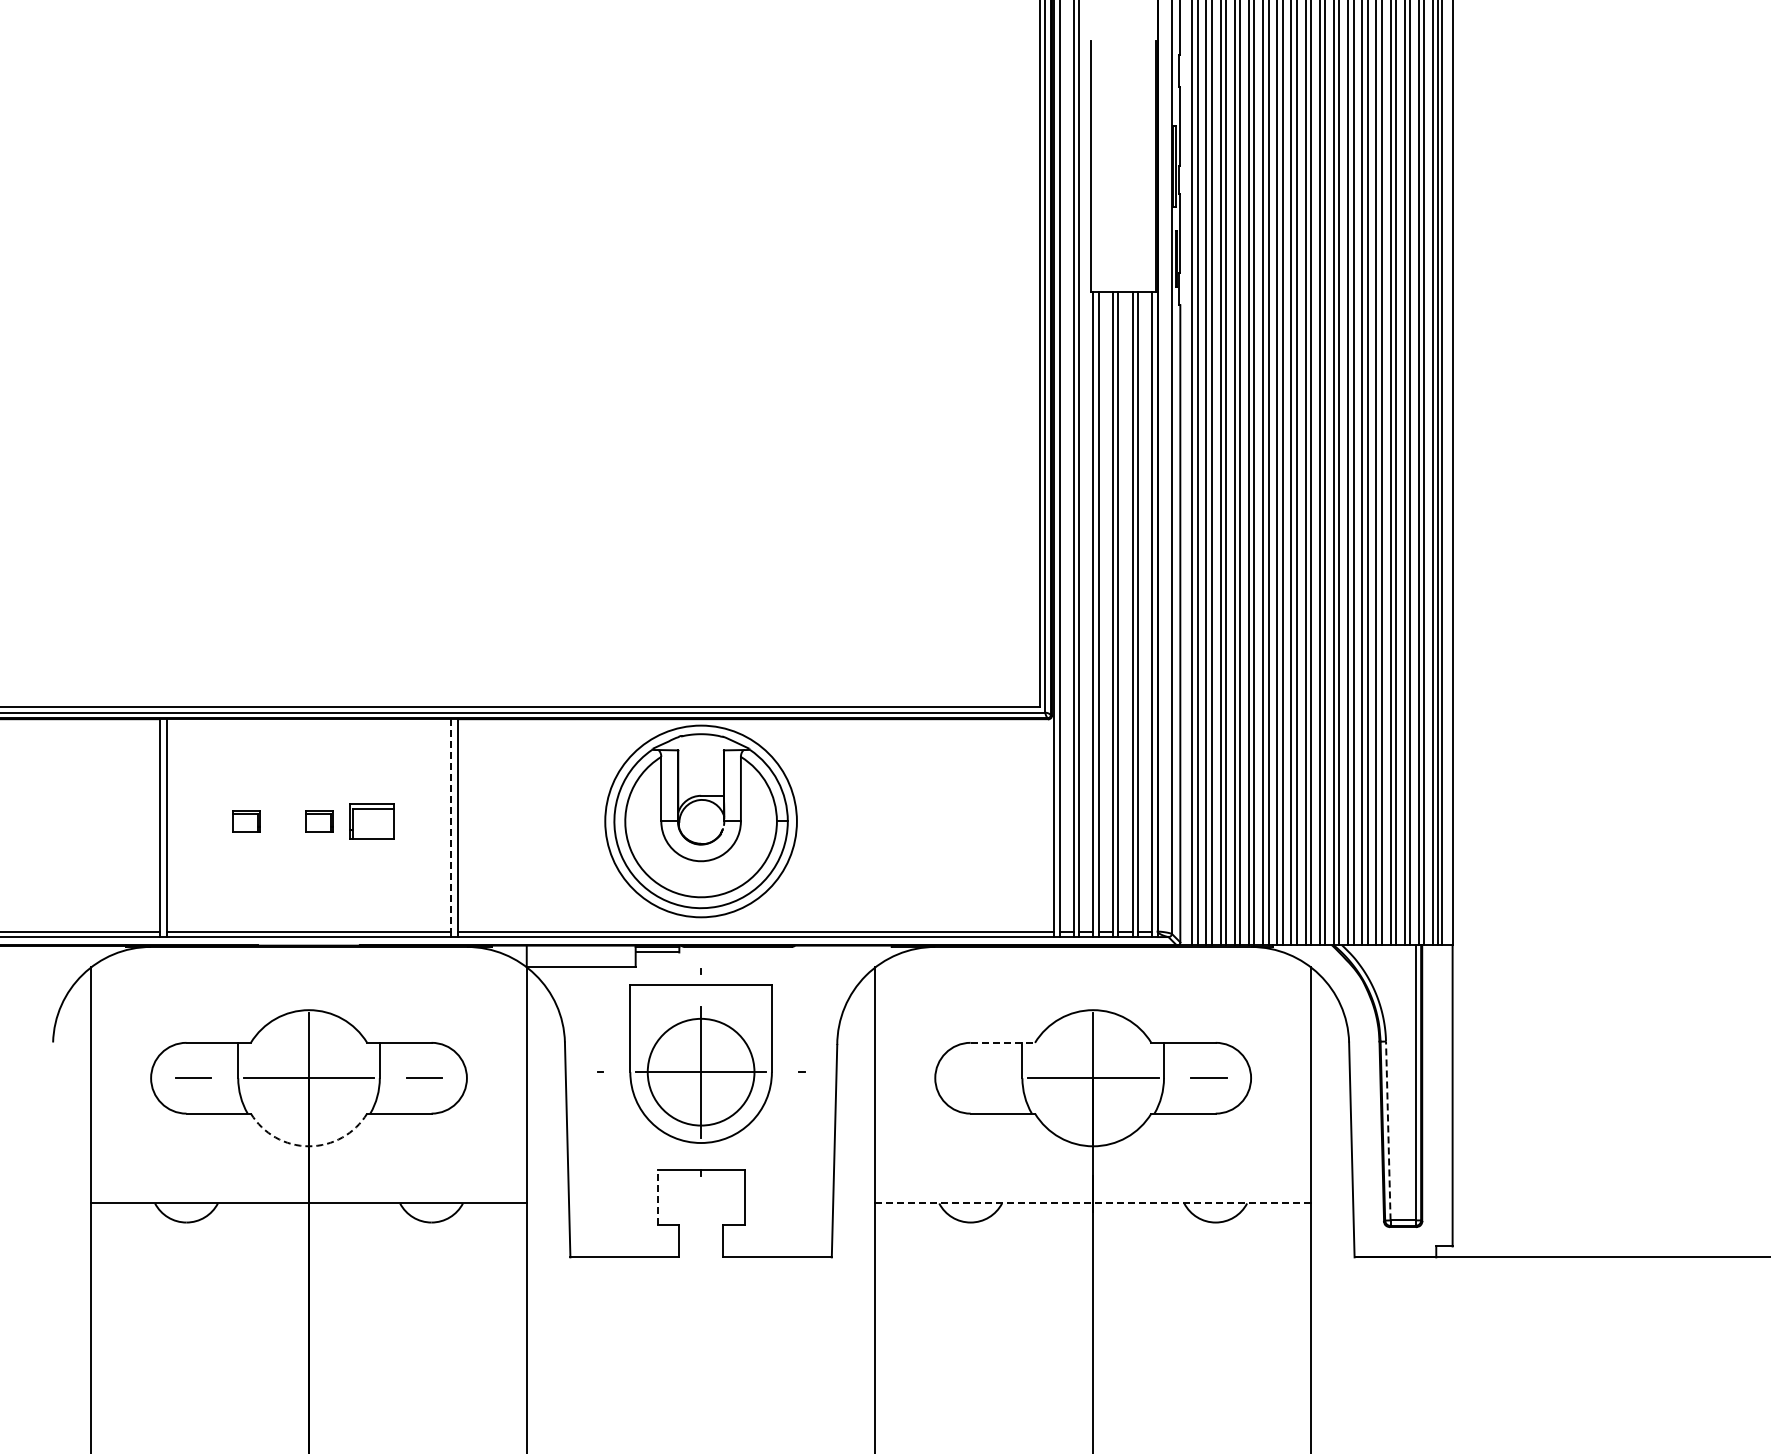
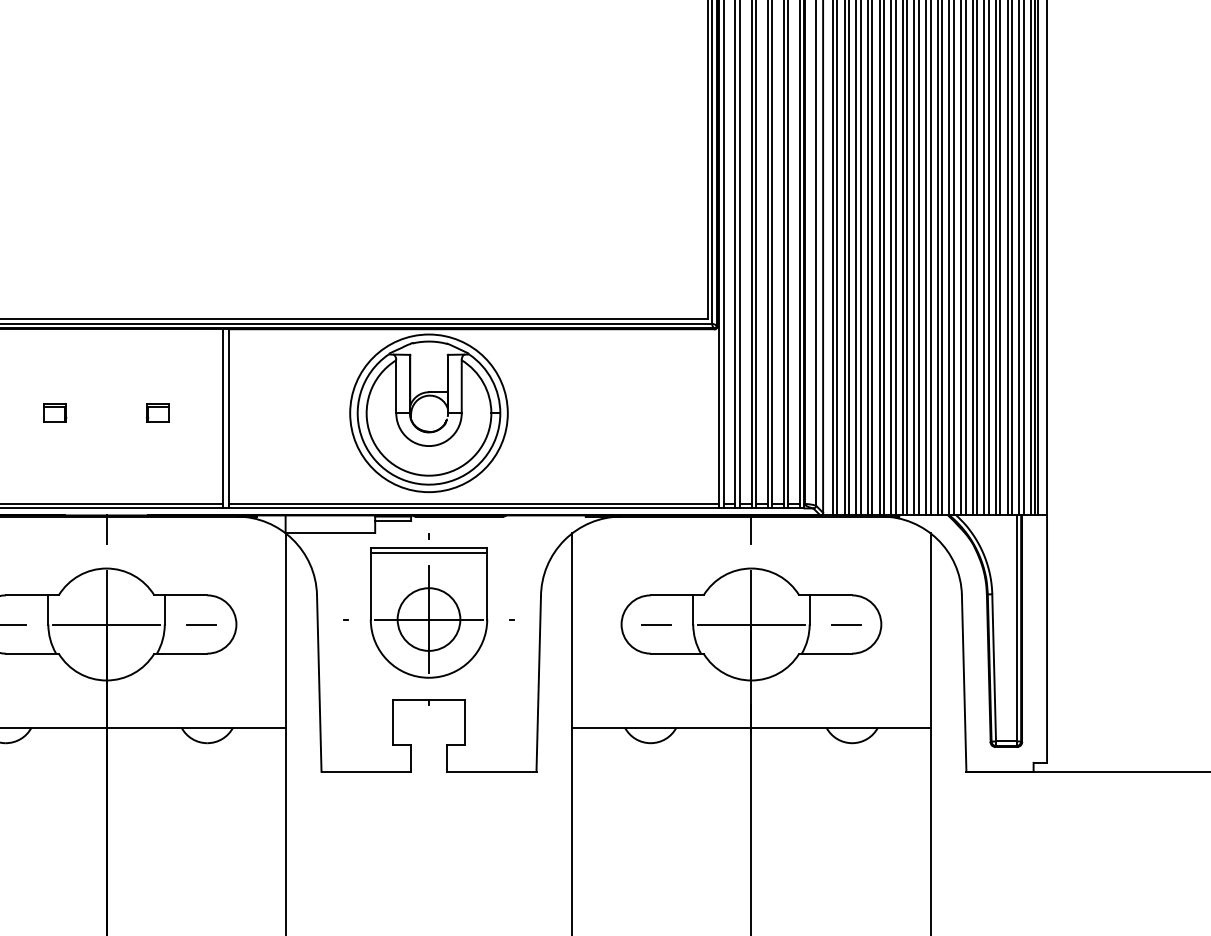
part: (319, 821) -> (115, 413), removed
part: (371, 821) -> (157, 413), size x0.62
line: (450, 825) -> (222, 416), dashed -> solid
line: (309, 962) -> (106, 529), added
line: (1093, 962) -> (751, 529), added
line: (700, 990) -> (428, 552), added
line: (1003, 1042) -> (677, 595), dashed -> solid
circle: (701, 1072) -> (429, 619), size x0.71
line: (977, 1078) -> (656, 624), added
line: (1388, 1130) -> (994, 667), dashed -> solid
arc: (309, 1146) -> (106, 680), dashed -> solid
line: (657, 1196) -> (393, 721), dashed -> solid
line: (1093, 1203) -> (751, 727), dashed -> solid

